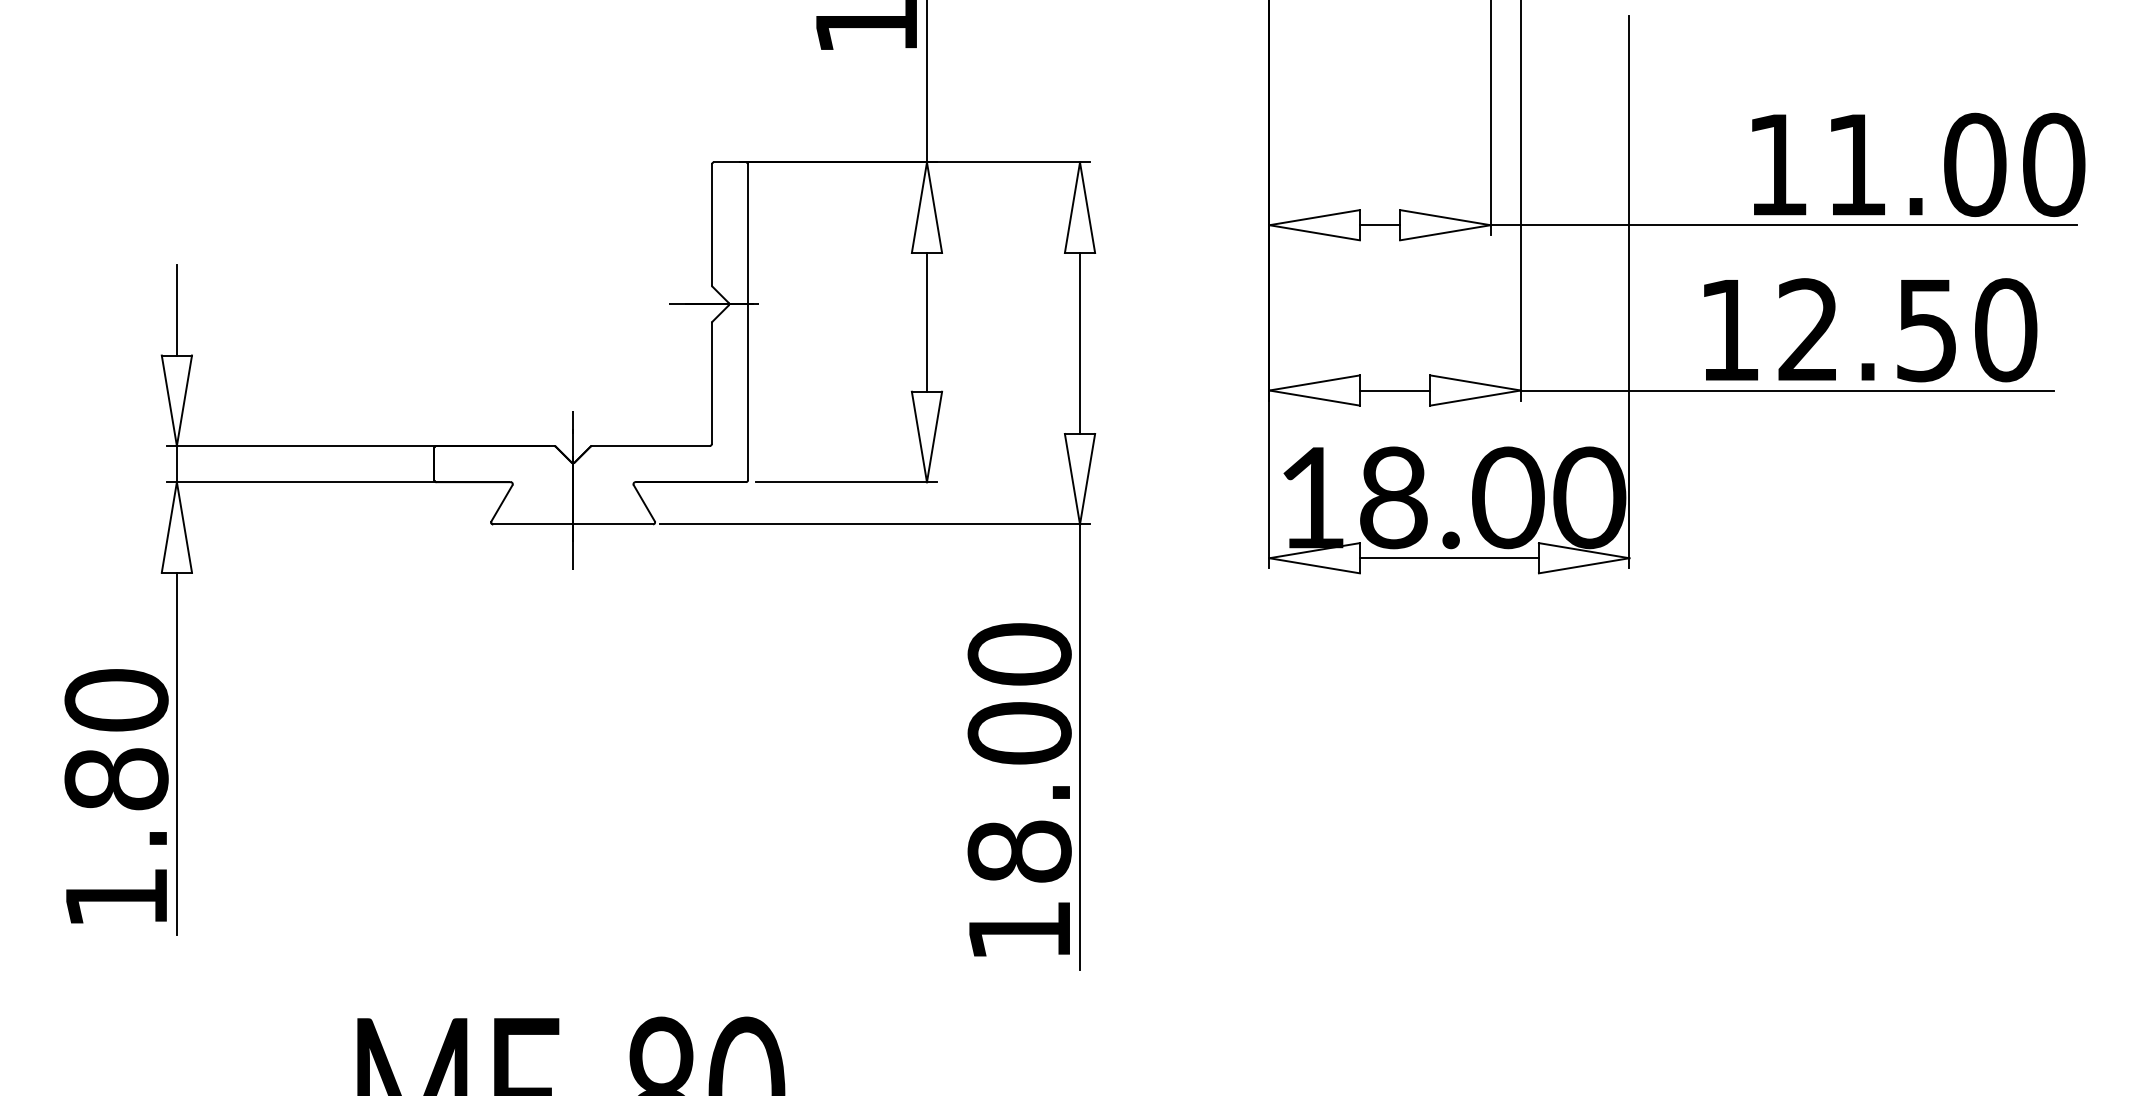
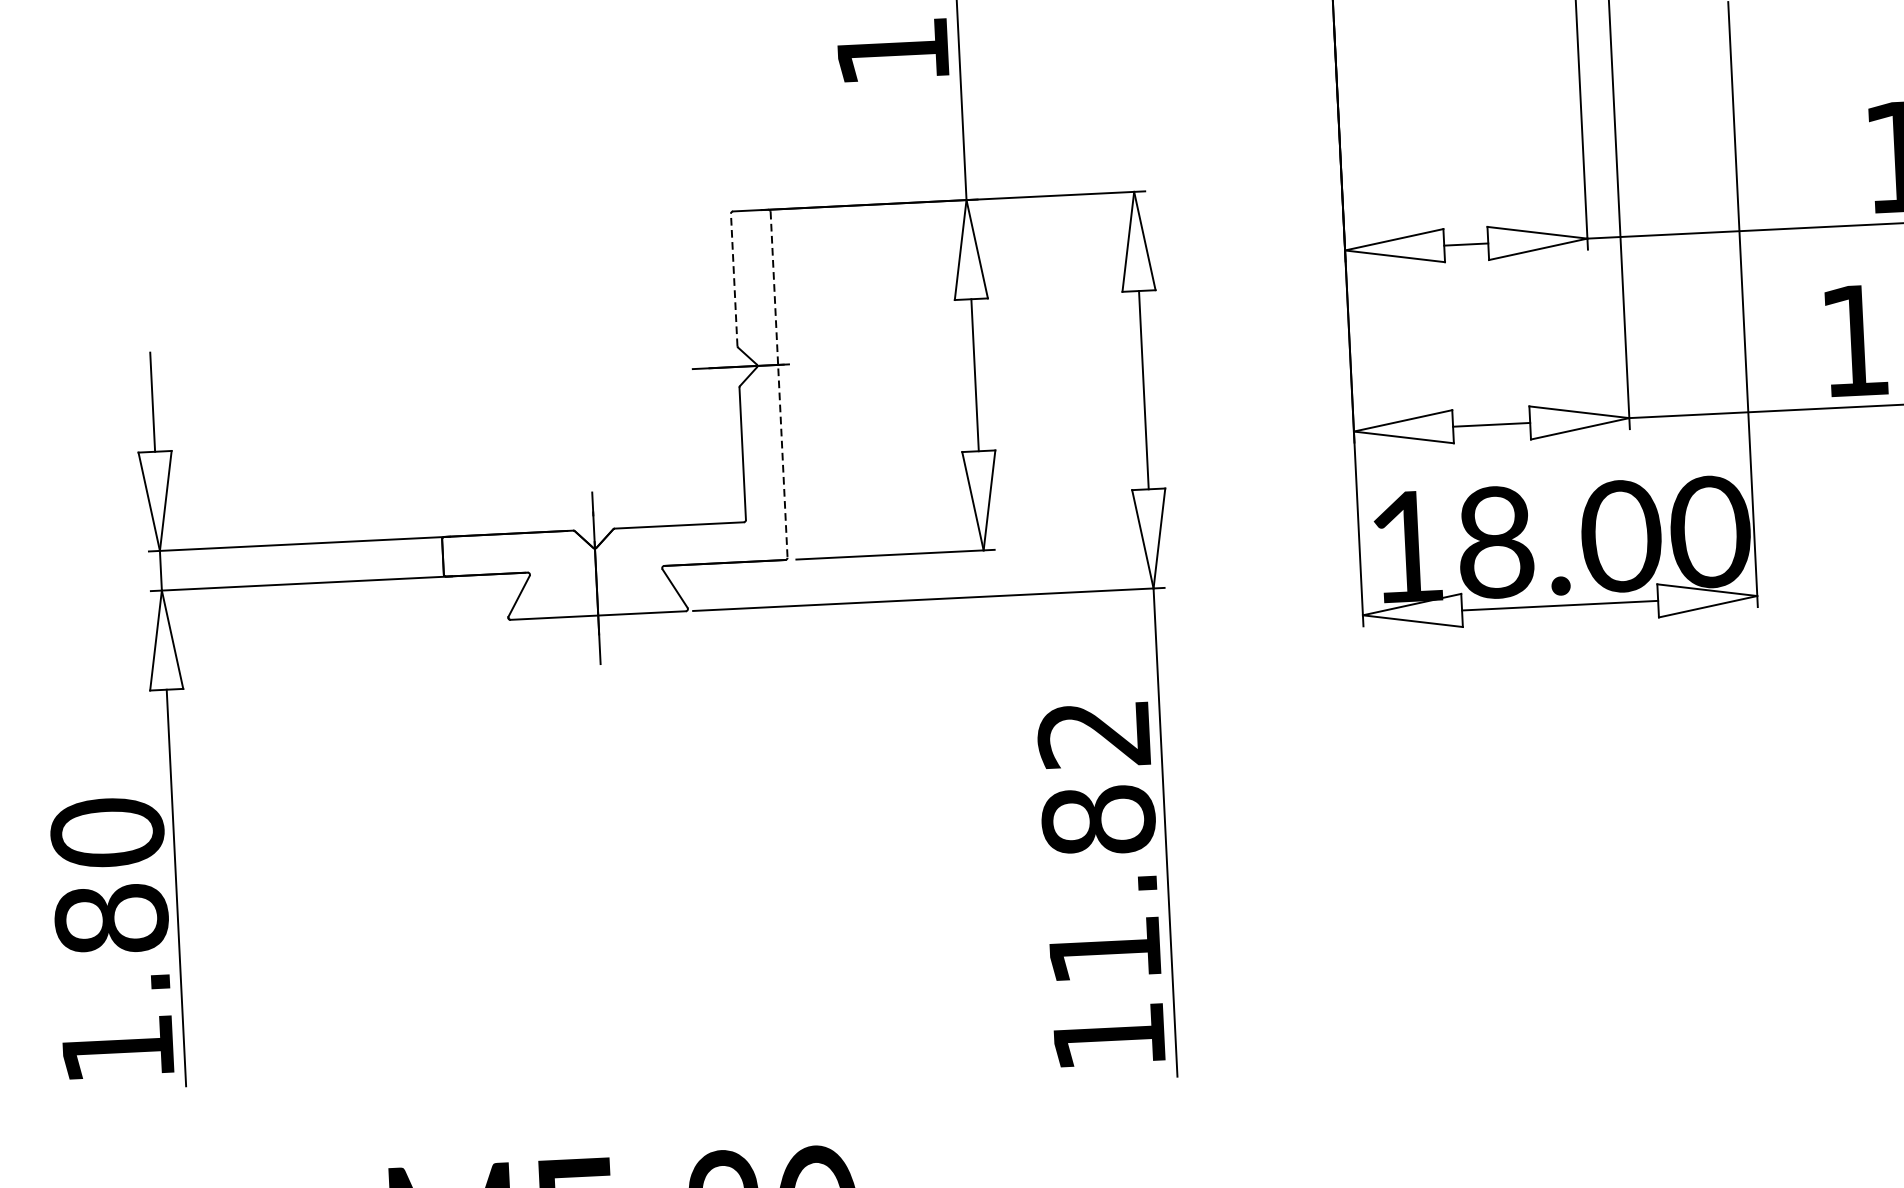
line: (711, 224) -> (733, 279), solid -> dashed
line: (748, 322) -> (779, 384), solid -> dashed
text: (1019, 752) -> (1099, 841), 18.00 -> 11.82

